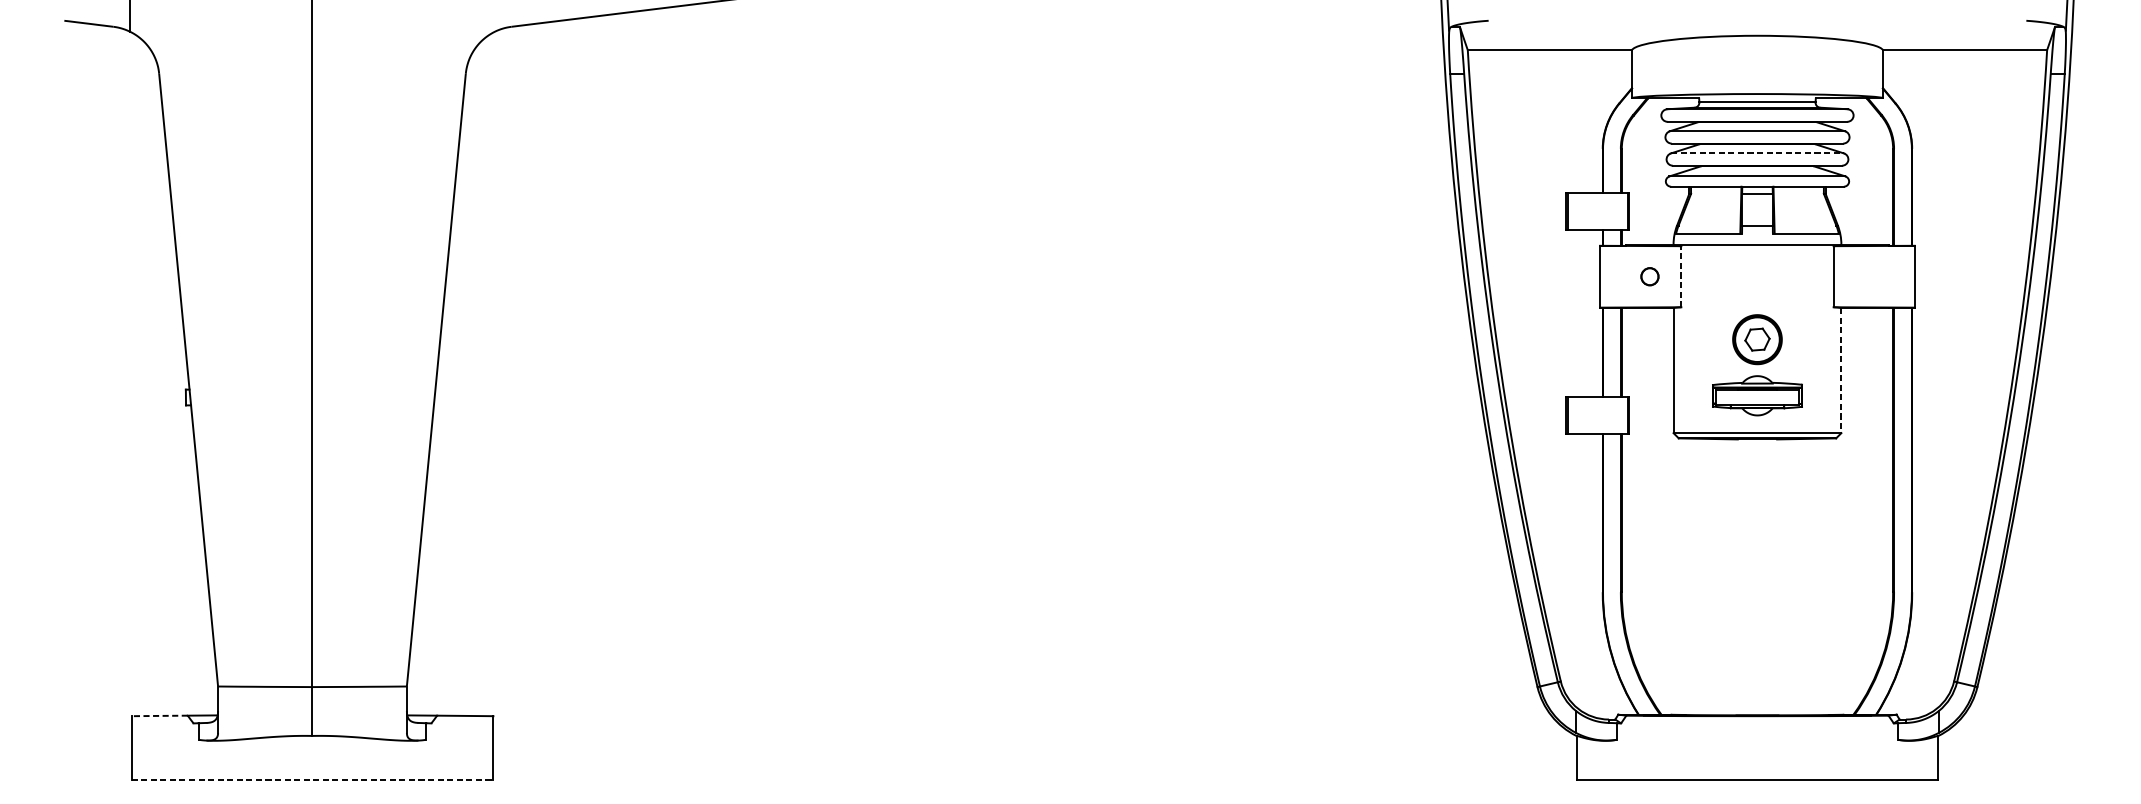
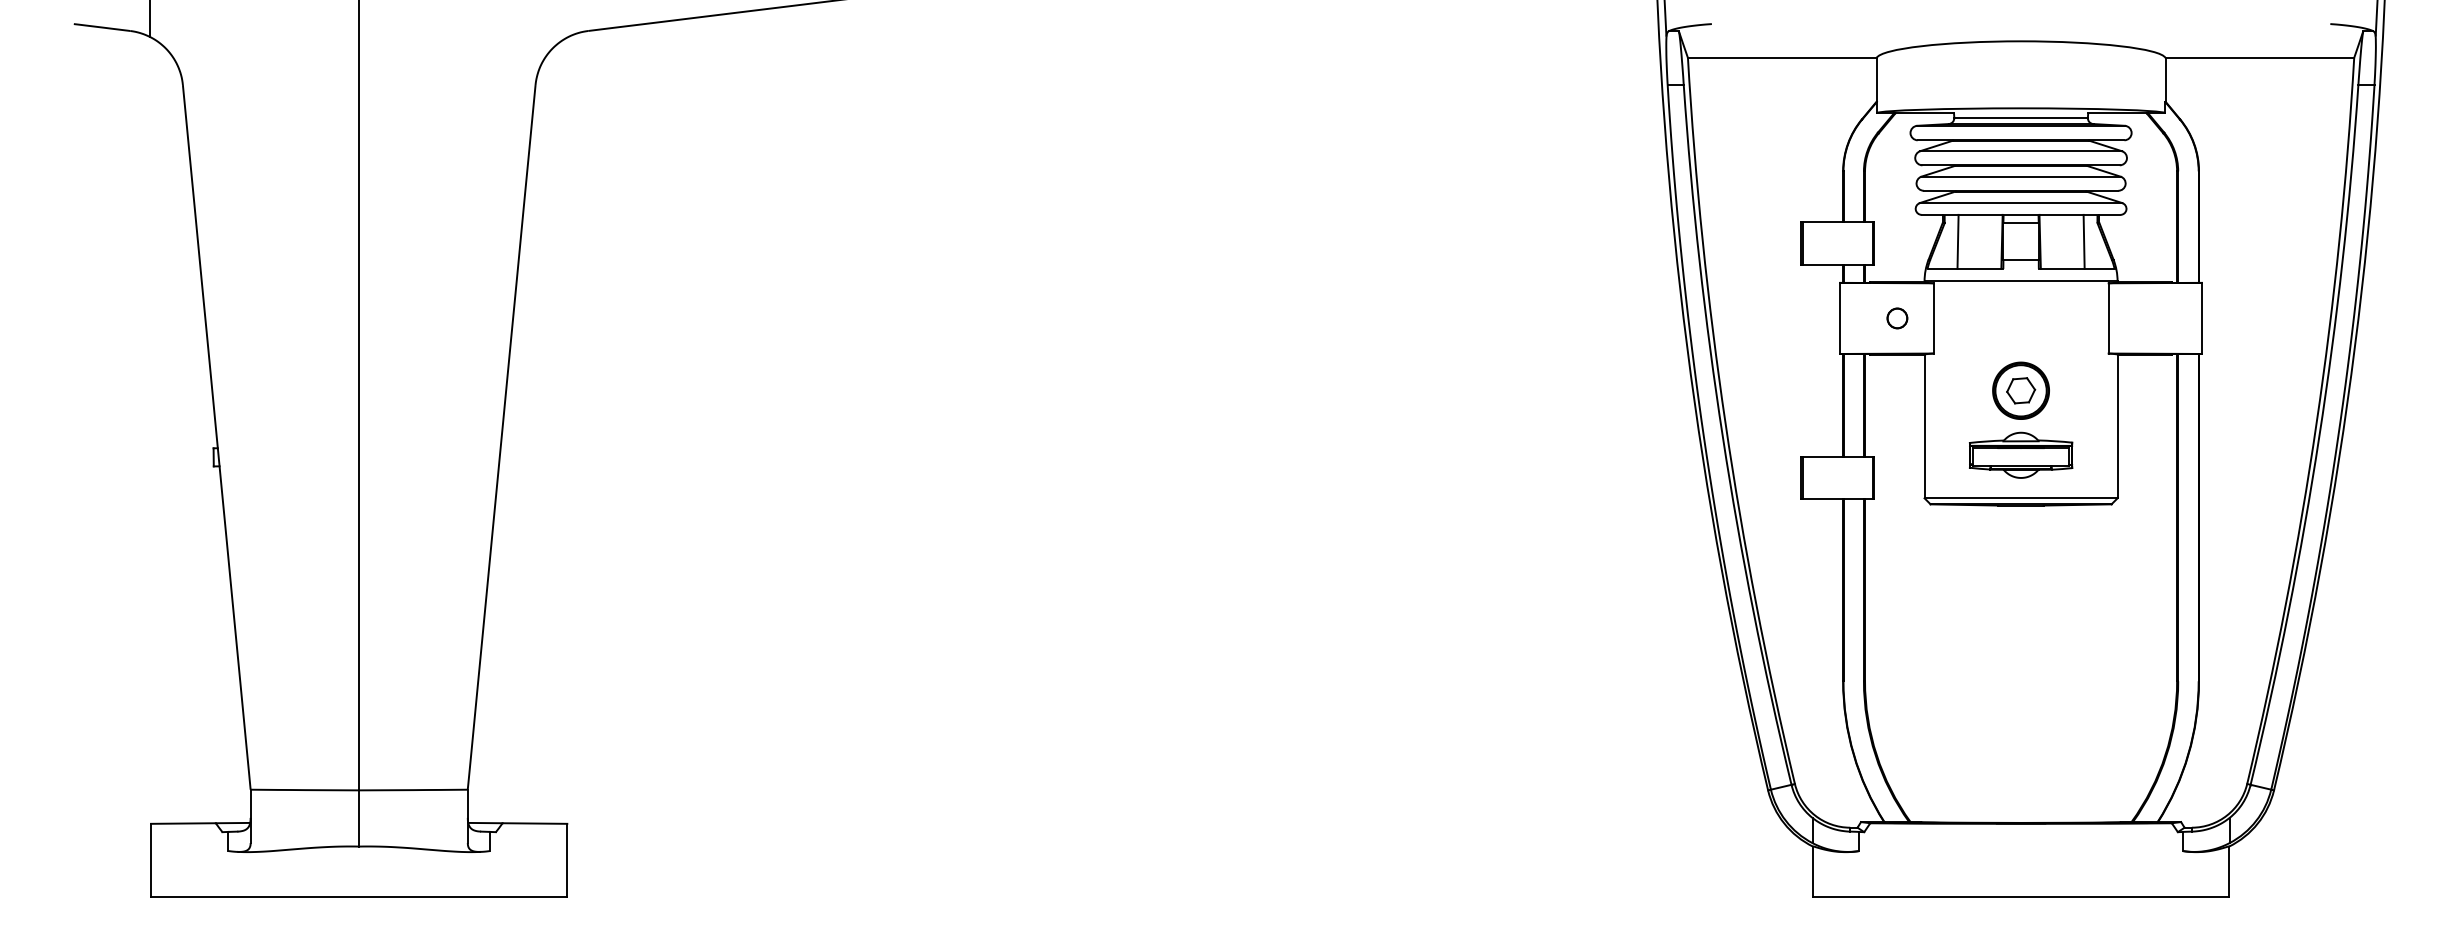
line: (1757, 153) -> (2021, 176), dashed -> solid
line: (1702, 209) -> (1957, 241), added
line: (1811, 209) -> (2083, 241), added
line: (1681, 275) -> (1933, 317), dashed -> solid
line: (1841, 370) -> (2117, 426), dashed -> solid
line: (158, 715) -> (182, 823), dashed -> solid
line: (312, 780) -> (359, 897), dashed -> solid

